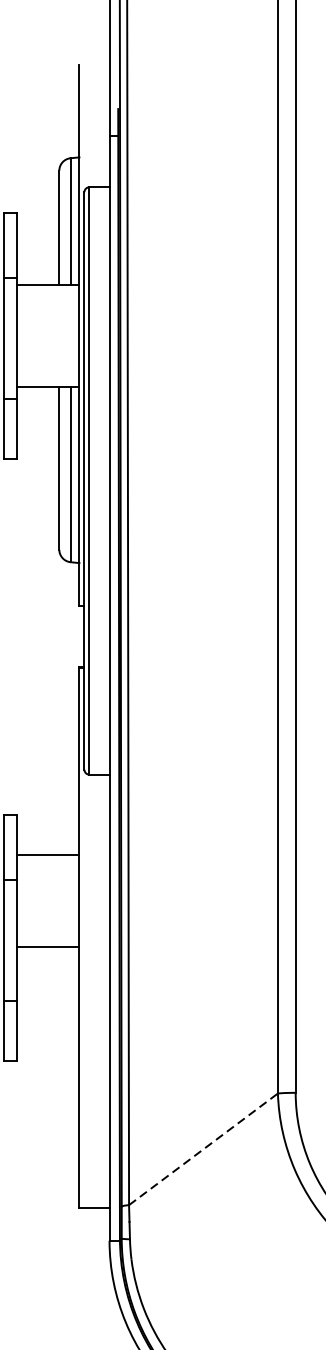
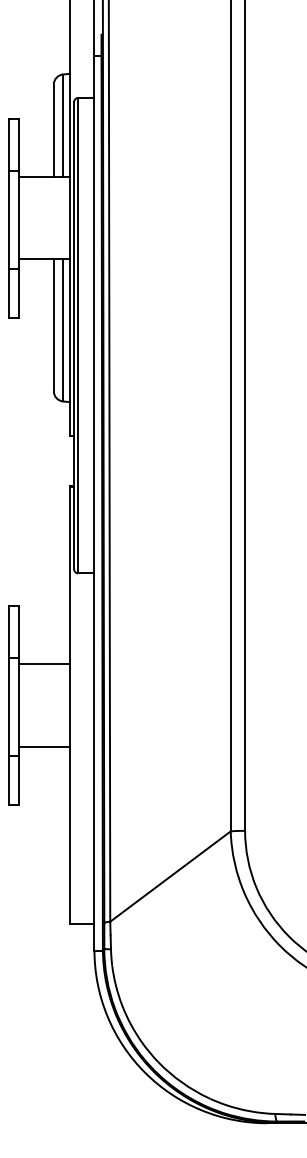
line: (47, 855) -> (44, 664), moved
line: (47, 946) -> (44, 746), moved
line: (203, 1149) -> (170, 876), dashed -> solid

